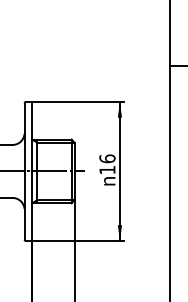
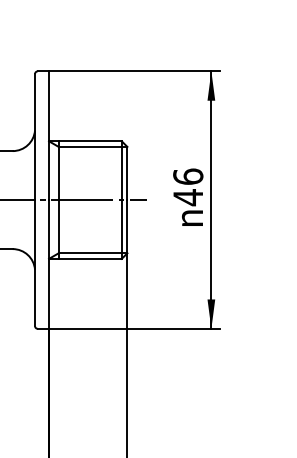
text: (107, 169) -> (188, 196), 16 -> 46

